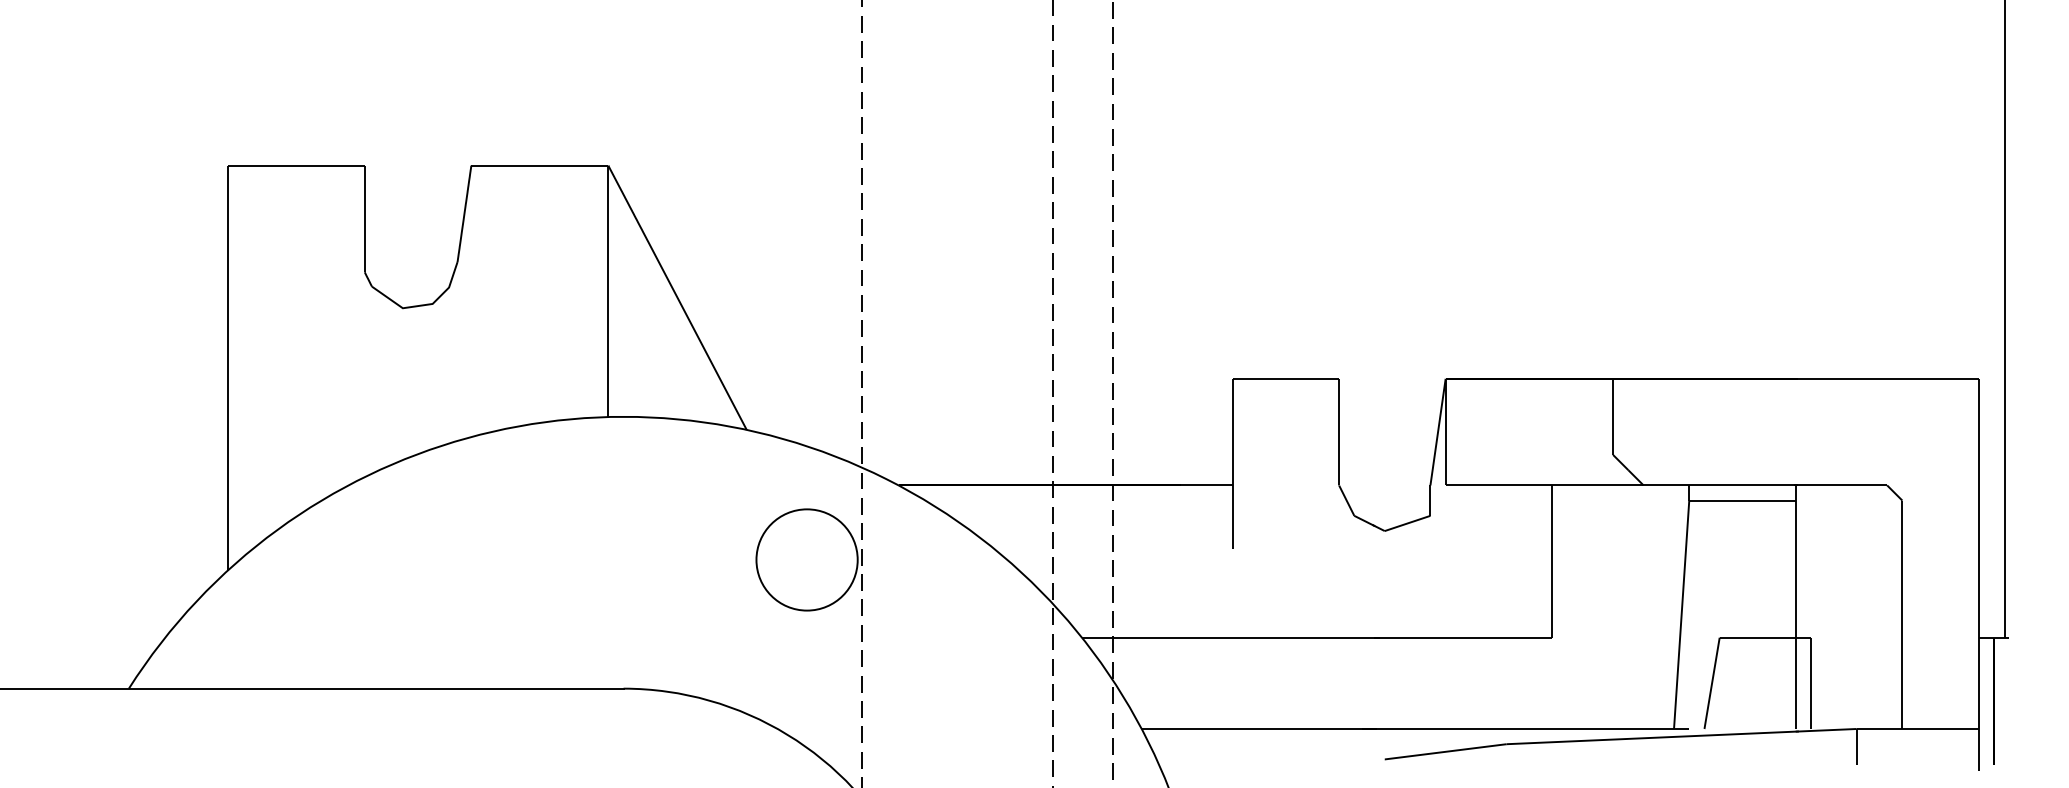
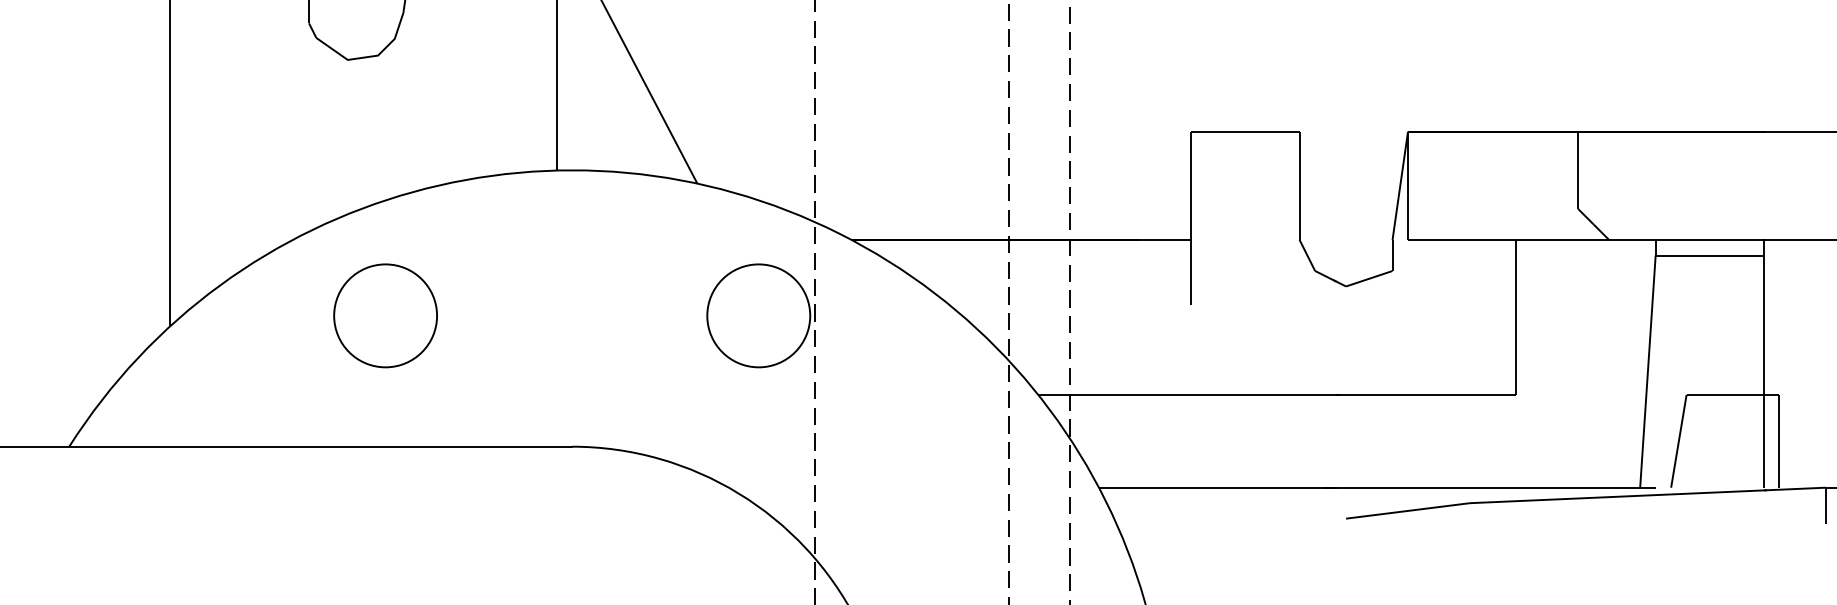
part: (439, 559) -> (385, 315), added

